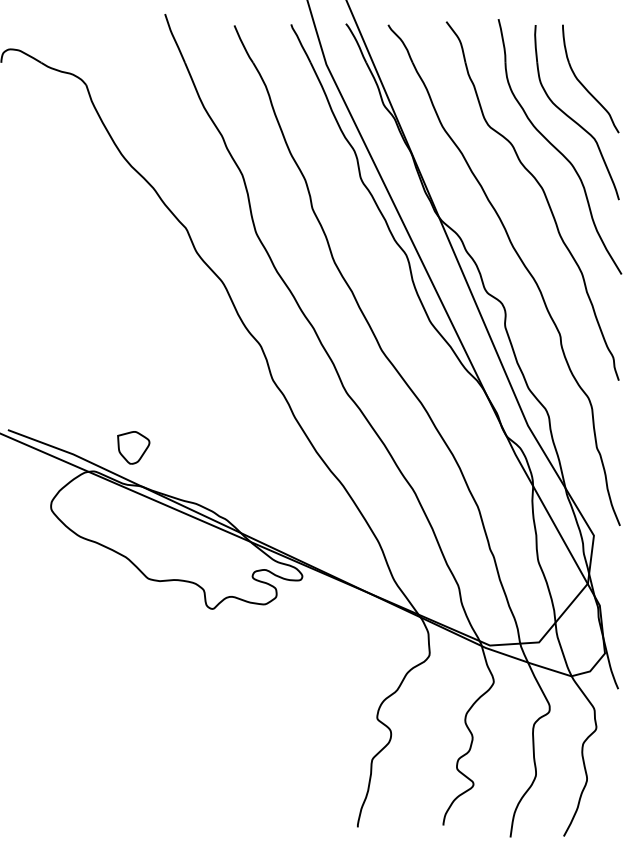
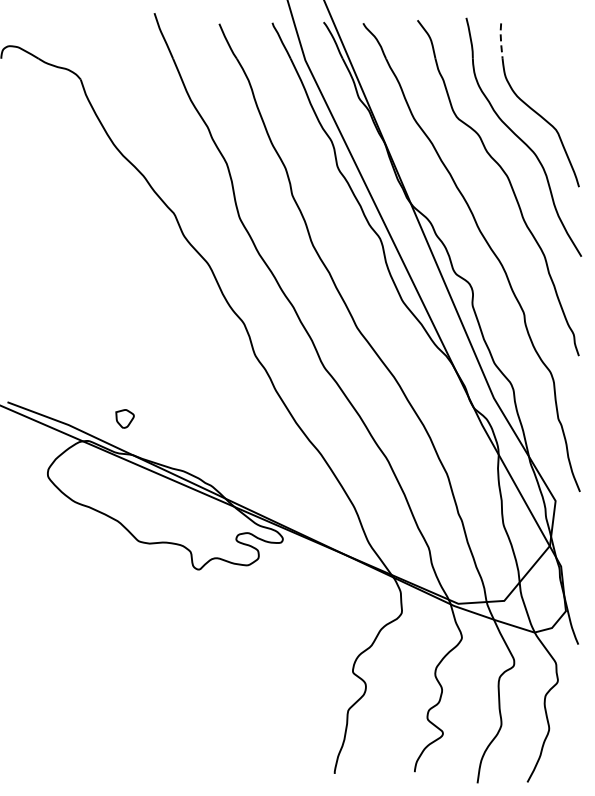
line: (536, 44) -> (501, 41), solid -> dashed
part: (584, 84) -> (546, 79), removed
part: (133, 447) -> (124, 418), size x0.6

